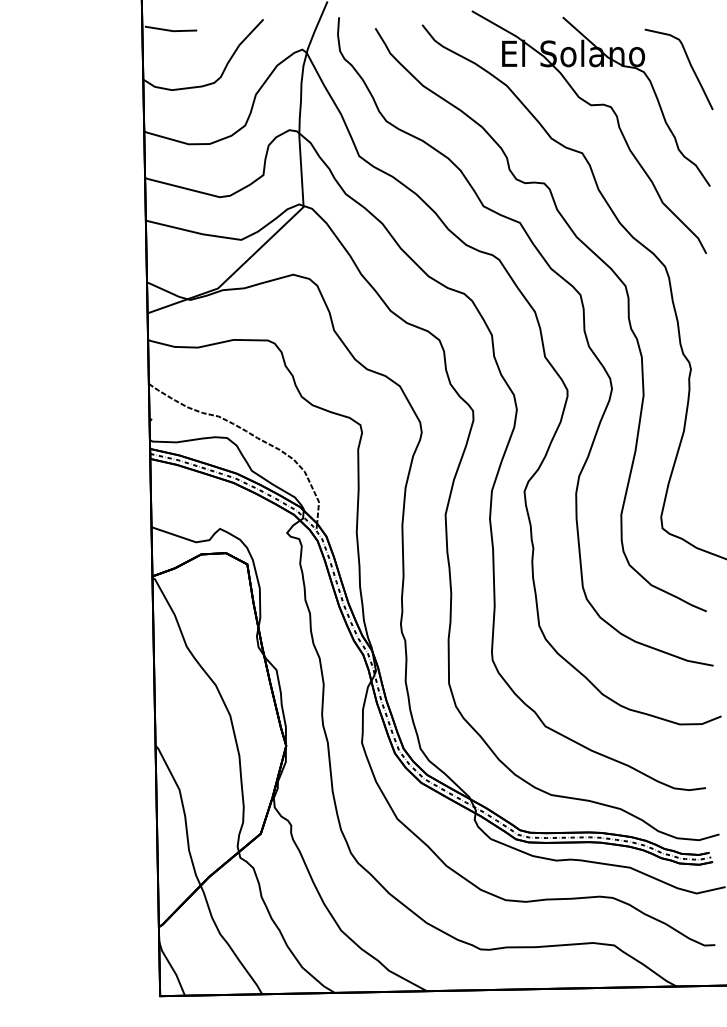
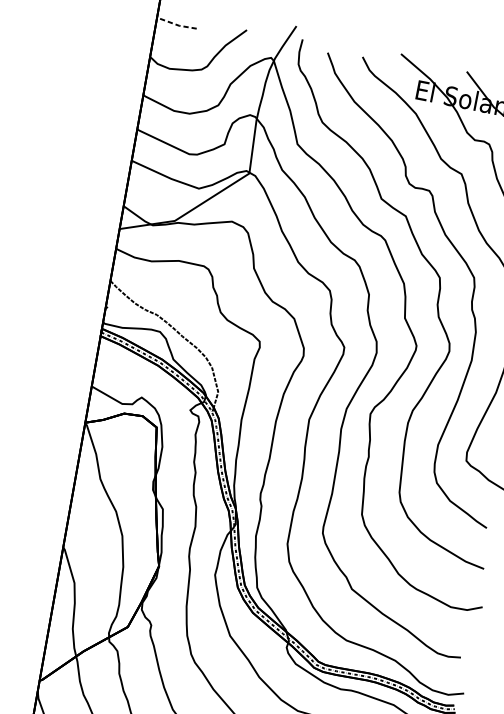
line: (171, 30) -> (177, 24), solid -> dashed

